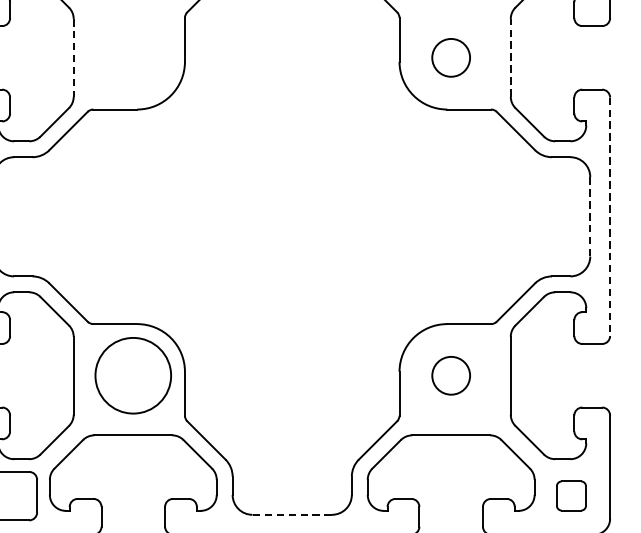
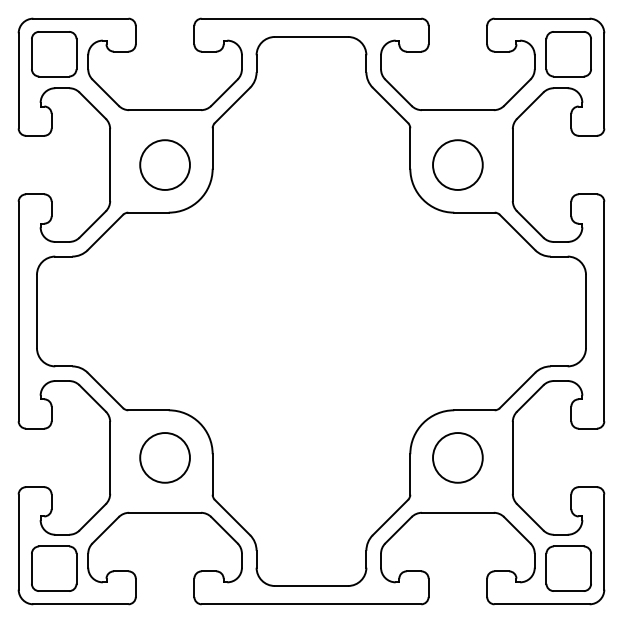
circle: (132, 57) -> (164, 164), added
circle: (450, 57) -> (457, 164), size x1.43
line: (74, 58) -> (110, 165), dashed -> solid
line: (510, 58) -> (512, 165), dashed -> solid
line: (590, 216) -> (586, 311), dashed -> solid
line: (610, 216) -> (604, 311), dashed -> solid
circle: (132, 375) -> (164, 457), size x0.71
circle: (450, 375) -> (457, 457), size x1.43
part: (571, 495) -> (568, 568), size x1.67
line: (292, 515) -> (311, 586), dashed -> solid

